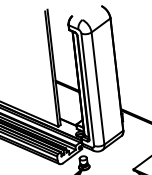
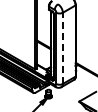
line: (97, 88) -> (62, 48), solid -> dashed

